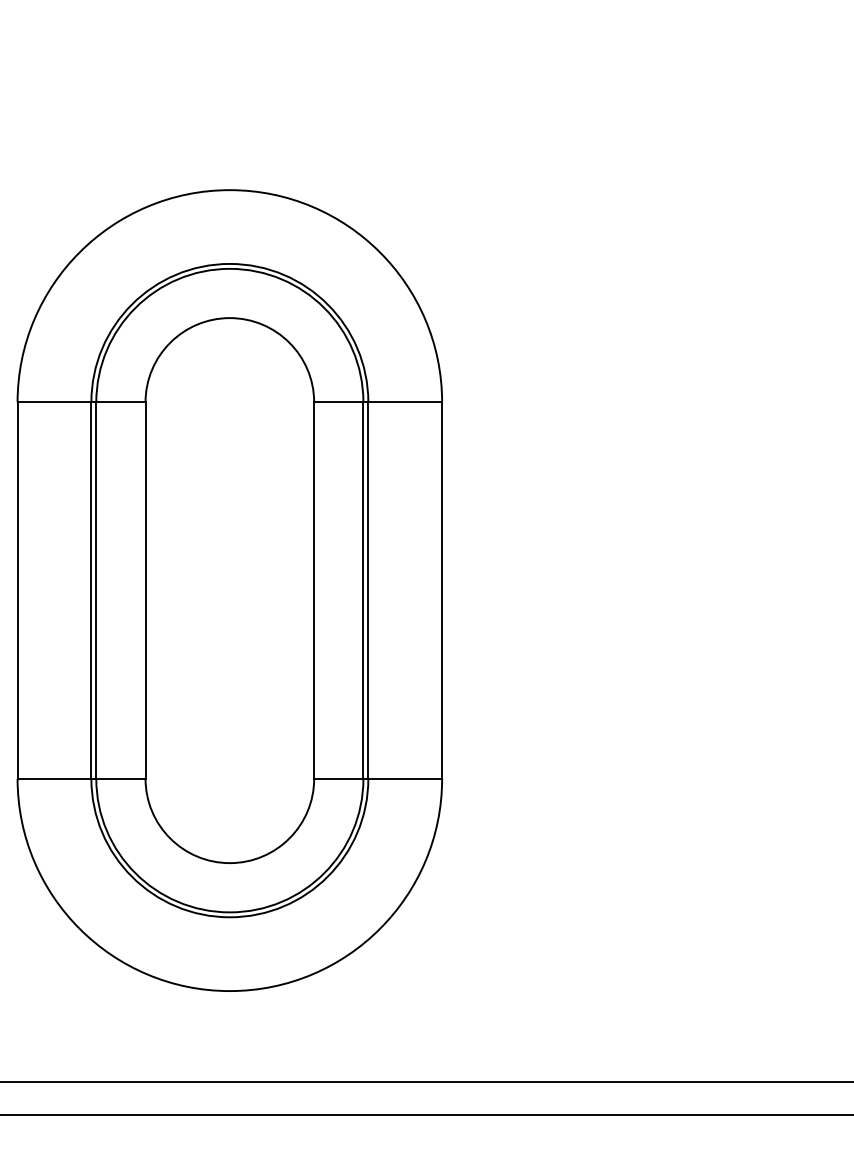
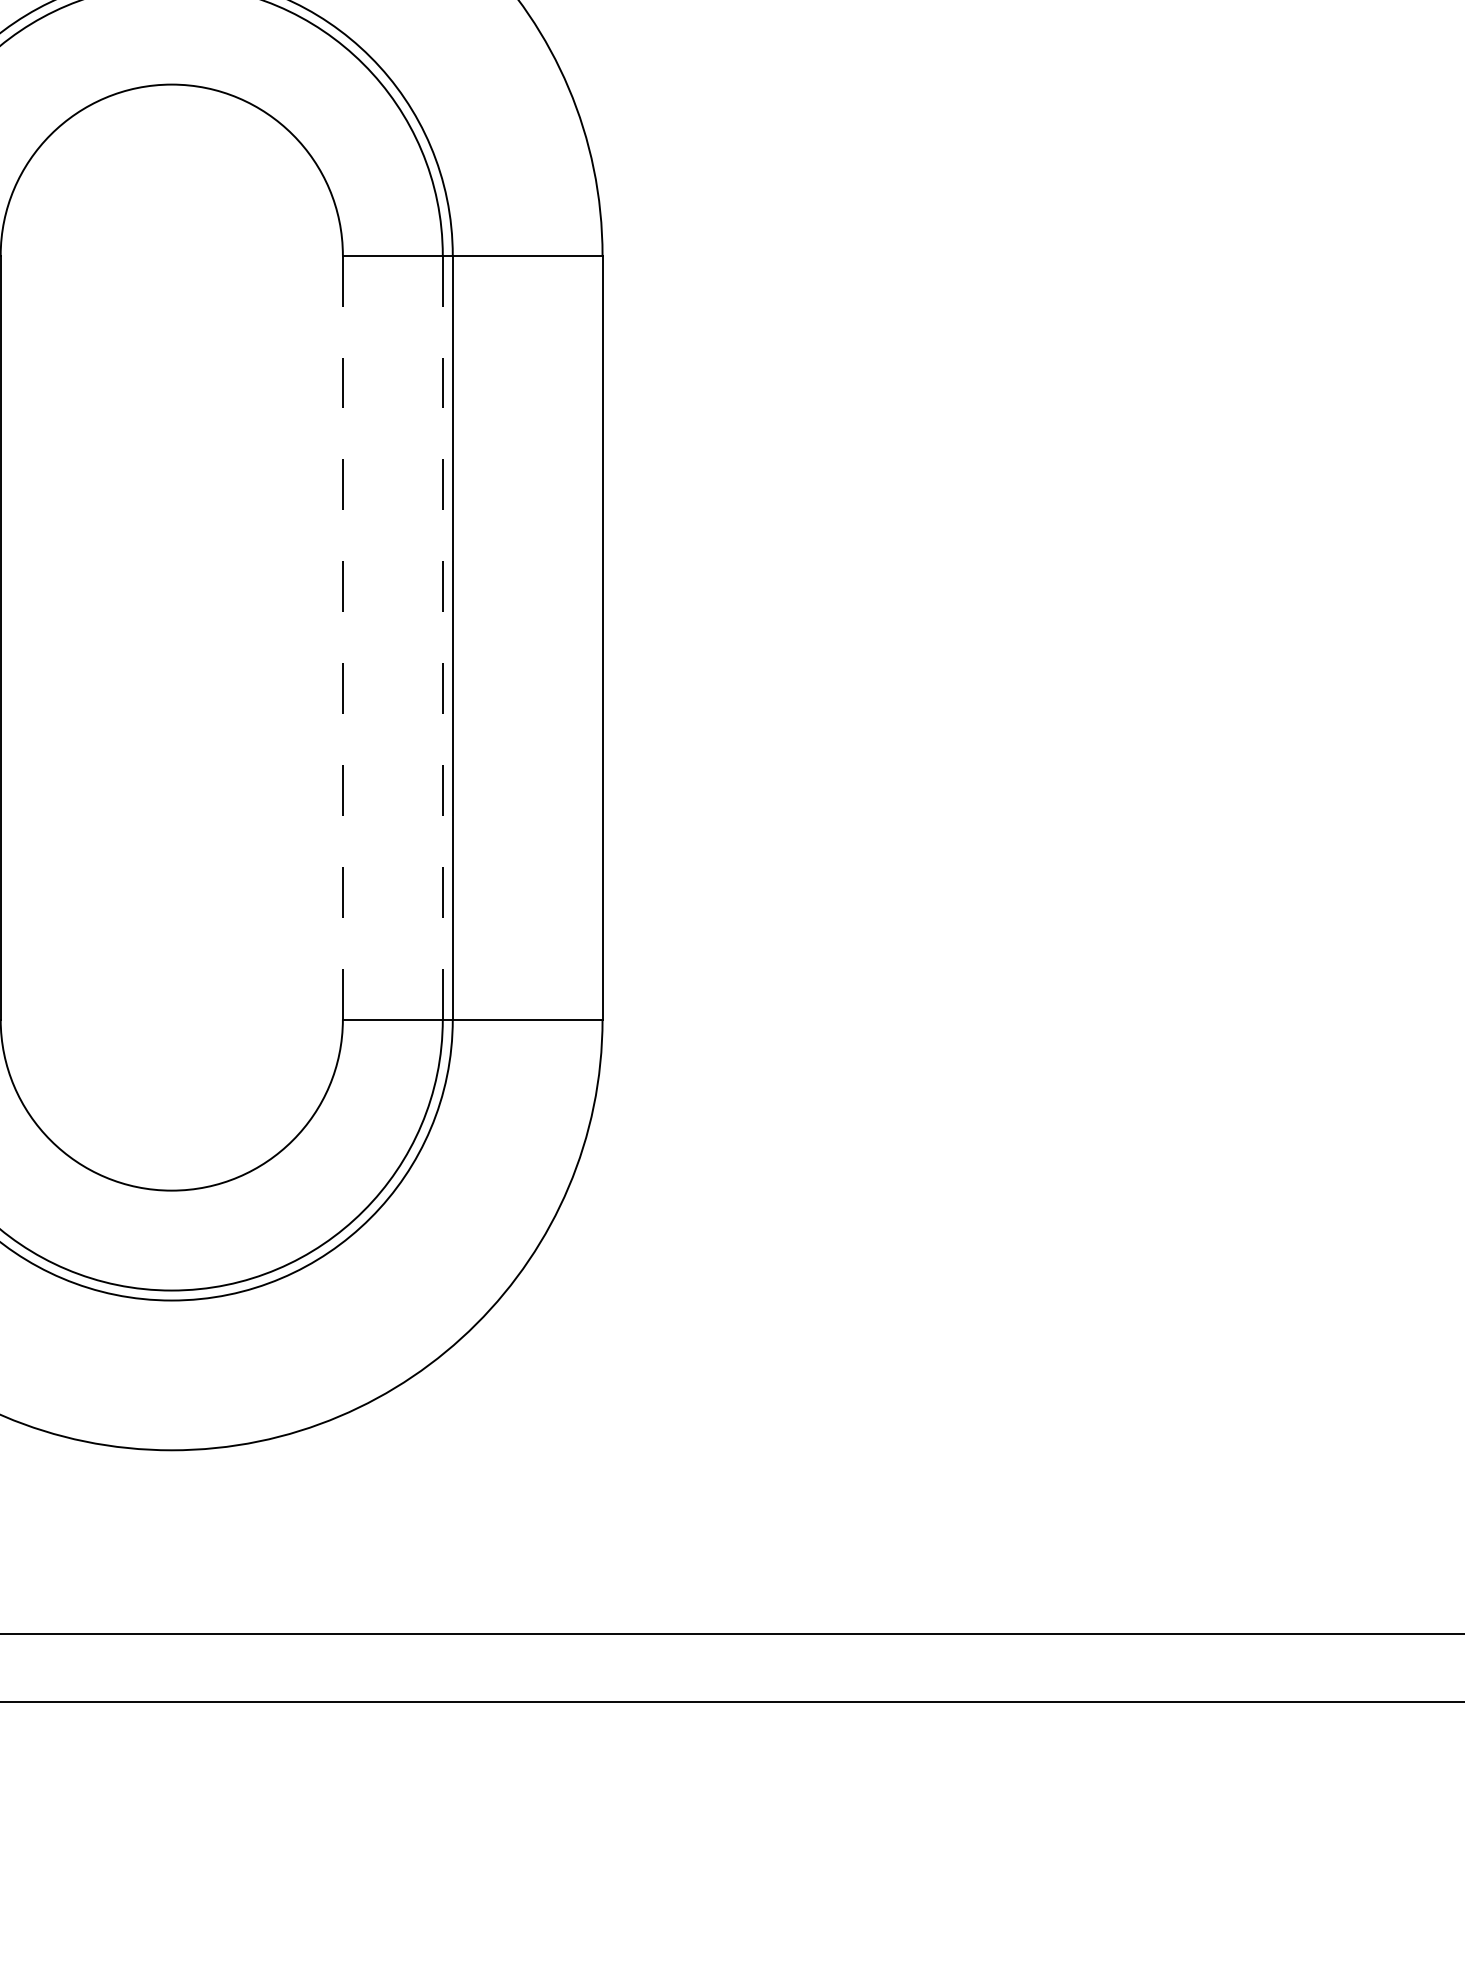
line: (314, 590) -> (343, 637), solid -> dashed
line: (363, 591) -> (442, 639), solid -> dashed

